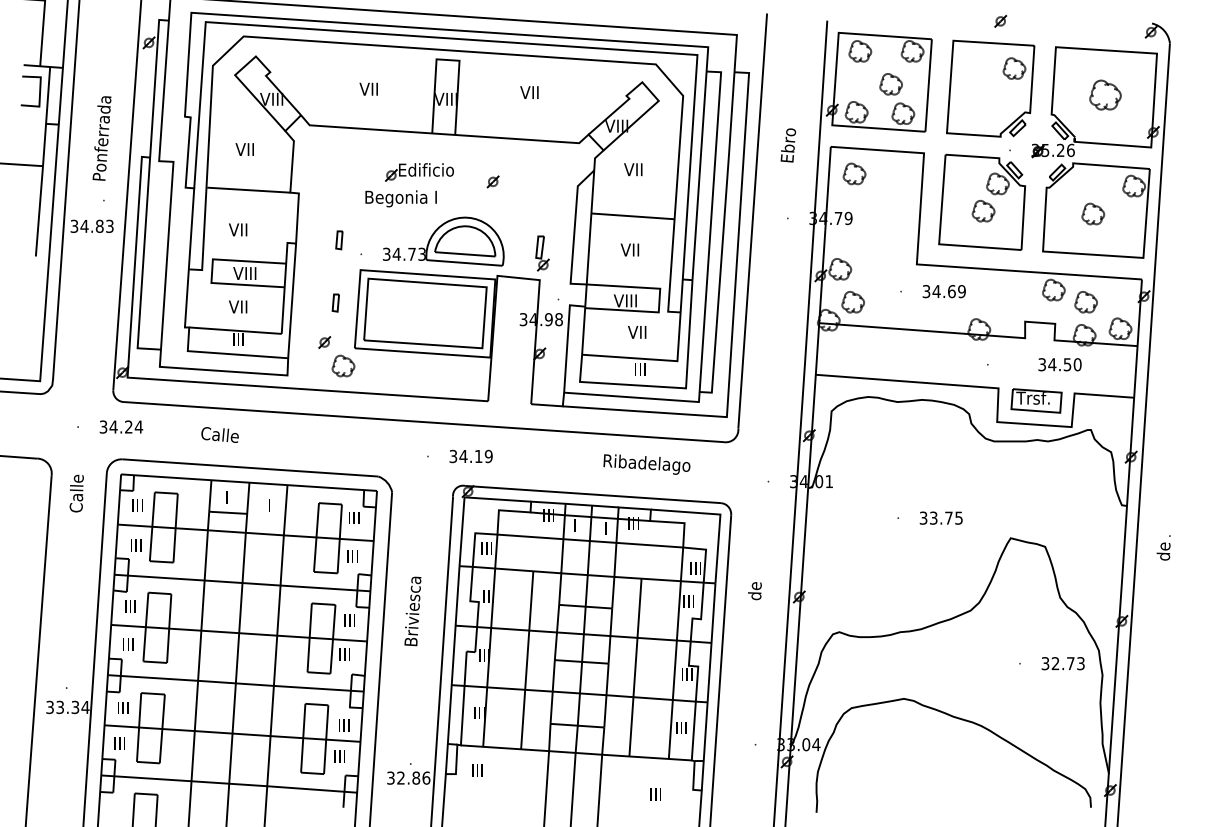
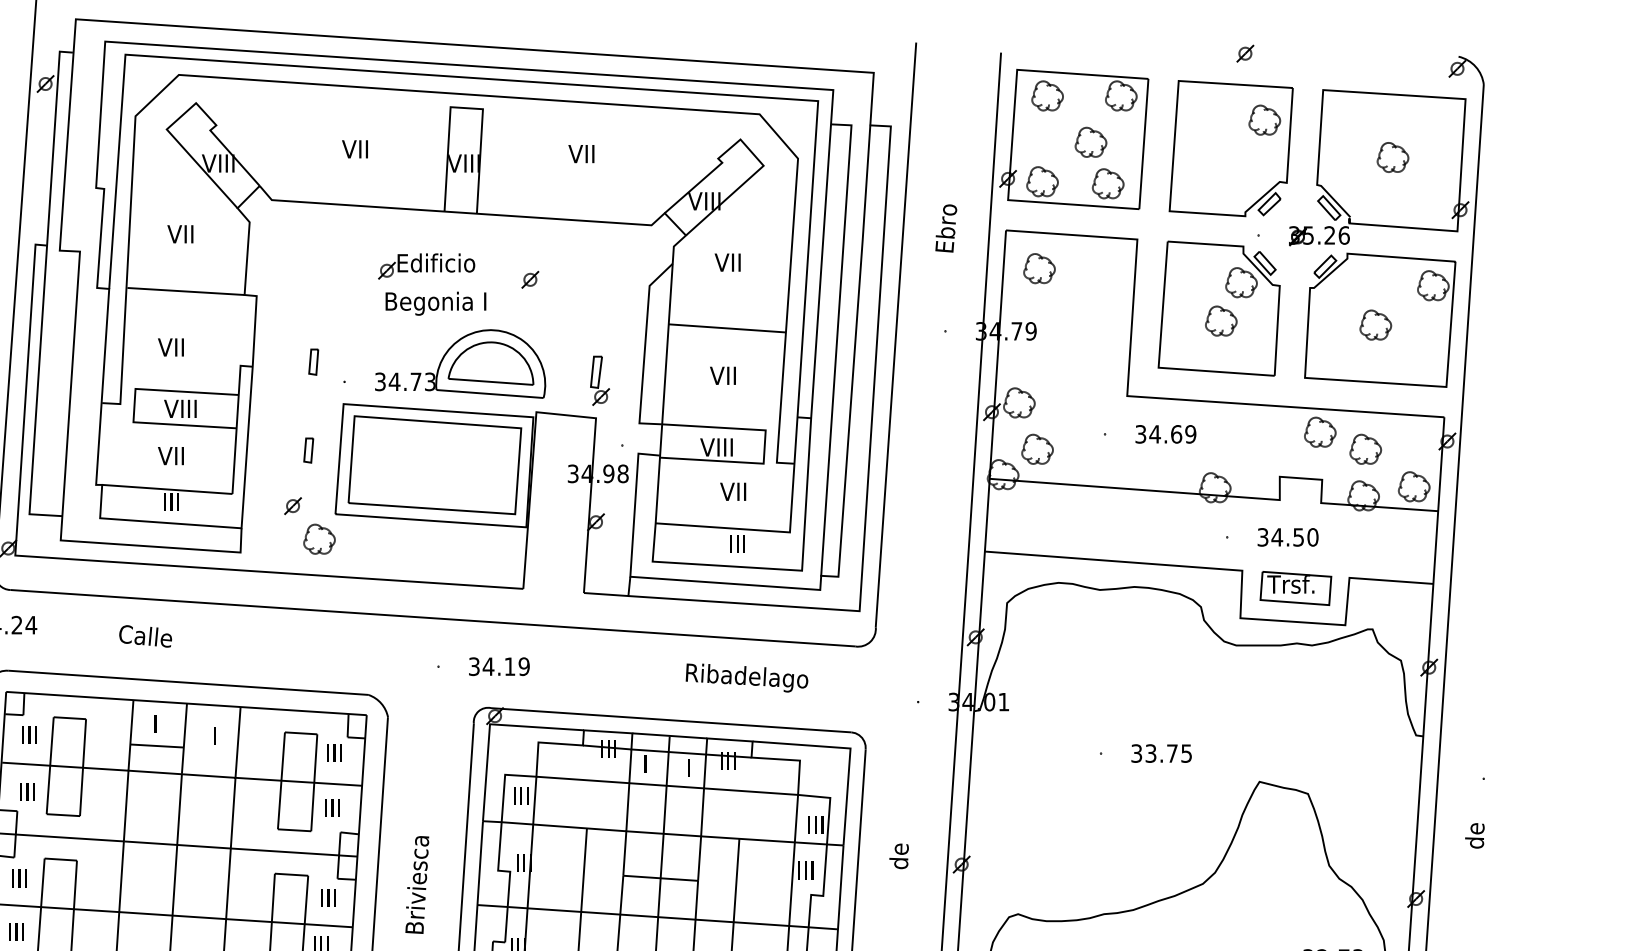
part: (1105, 94) -> (1393, 156), size x0.71
text: (400, 198) -> (435, 303), moved
text: (1059, 364) -> (1287, 537), moved
text: (1163, 551) -> (1474, 835), moved

